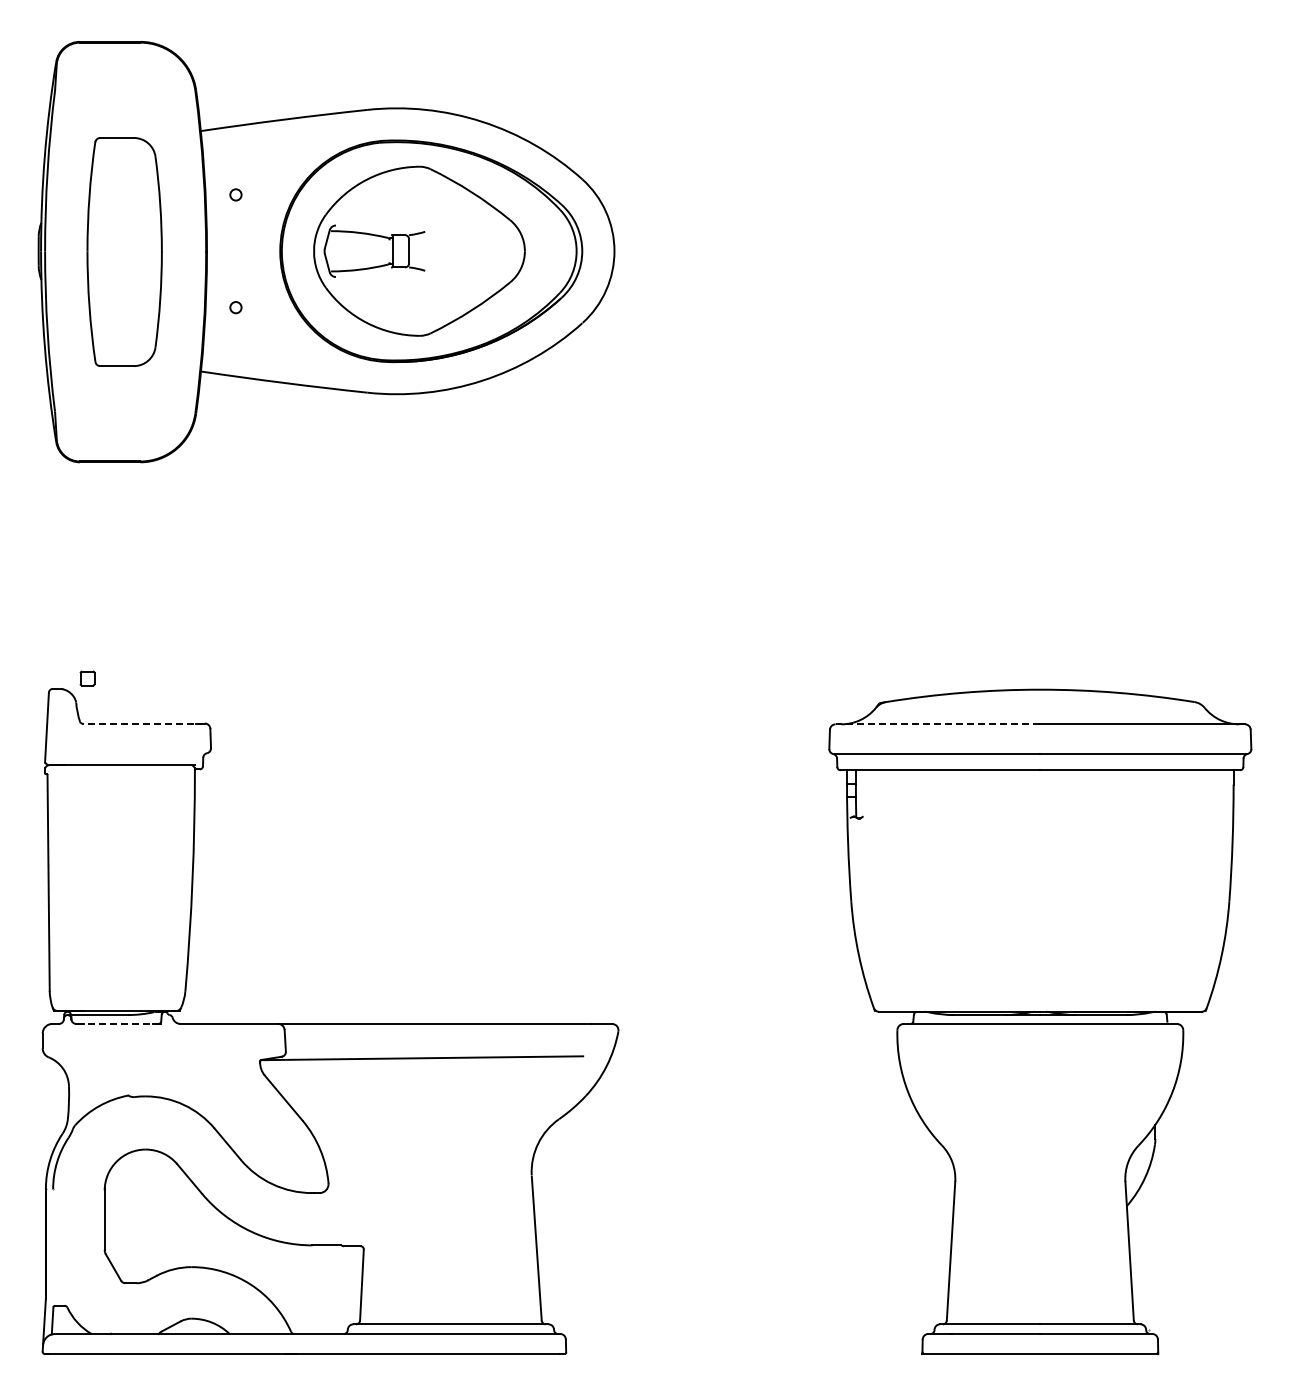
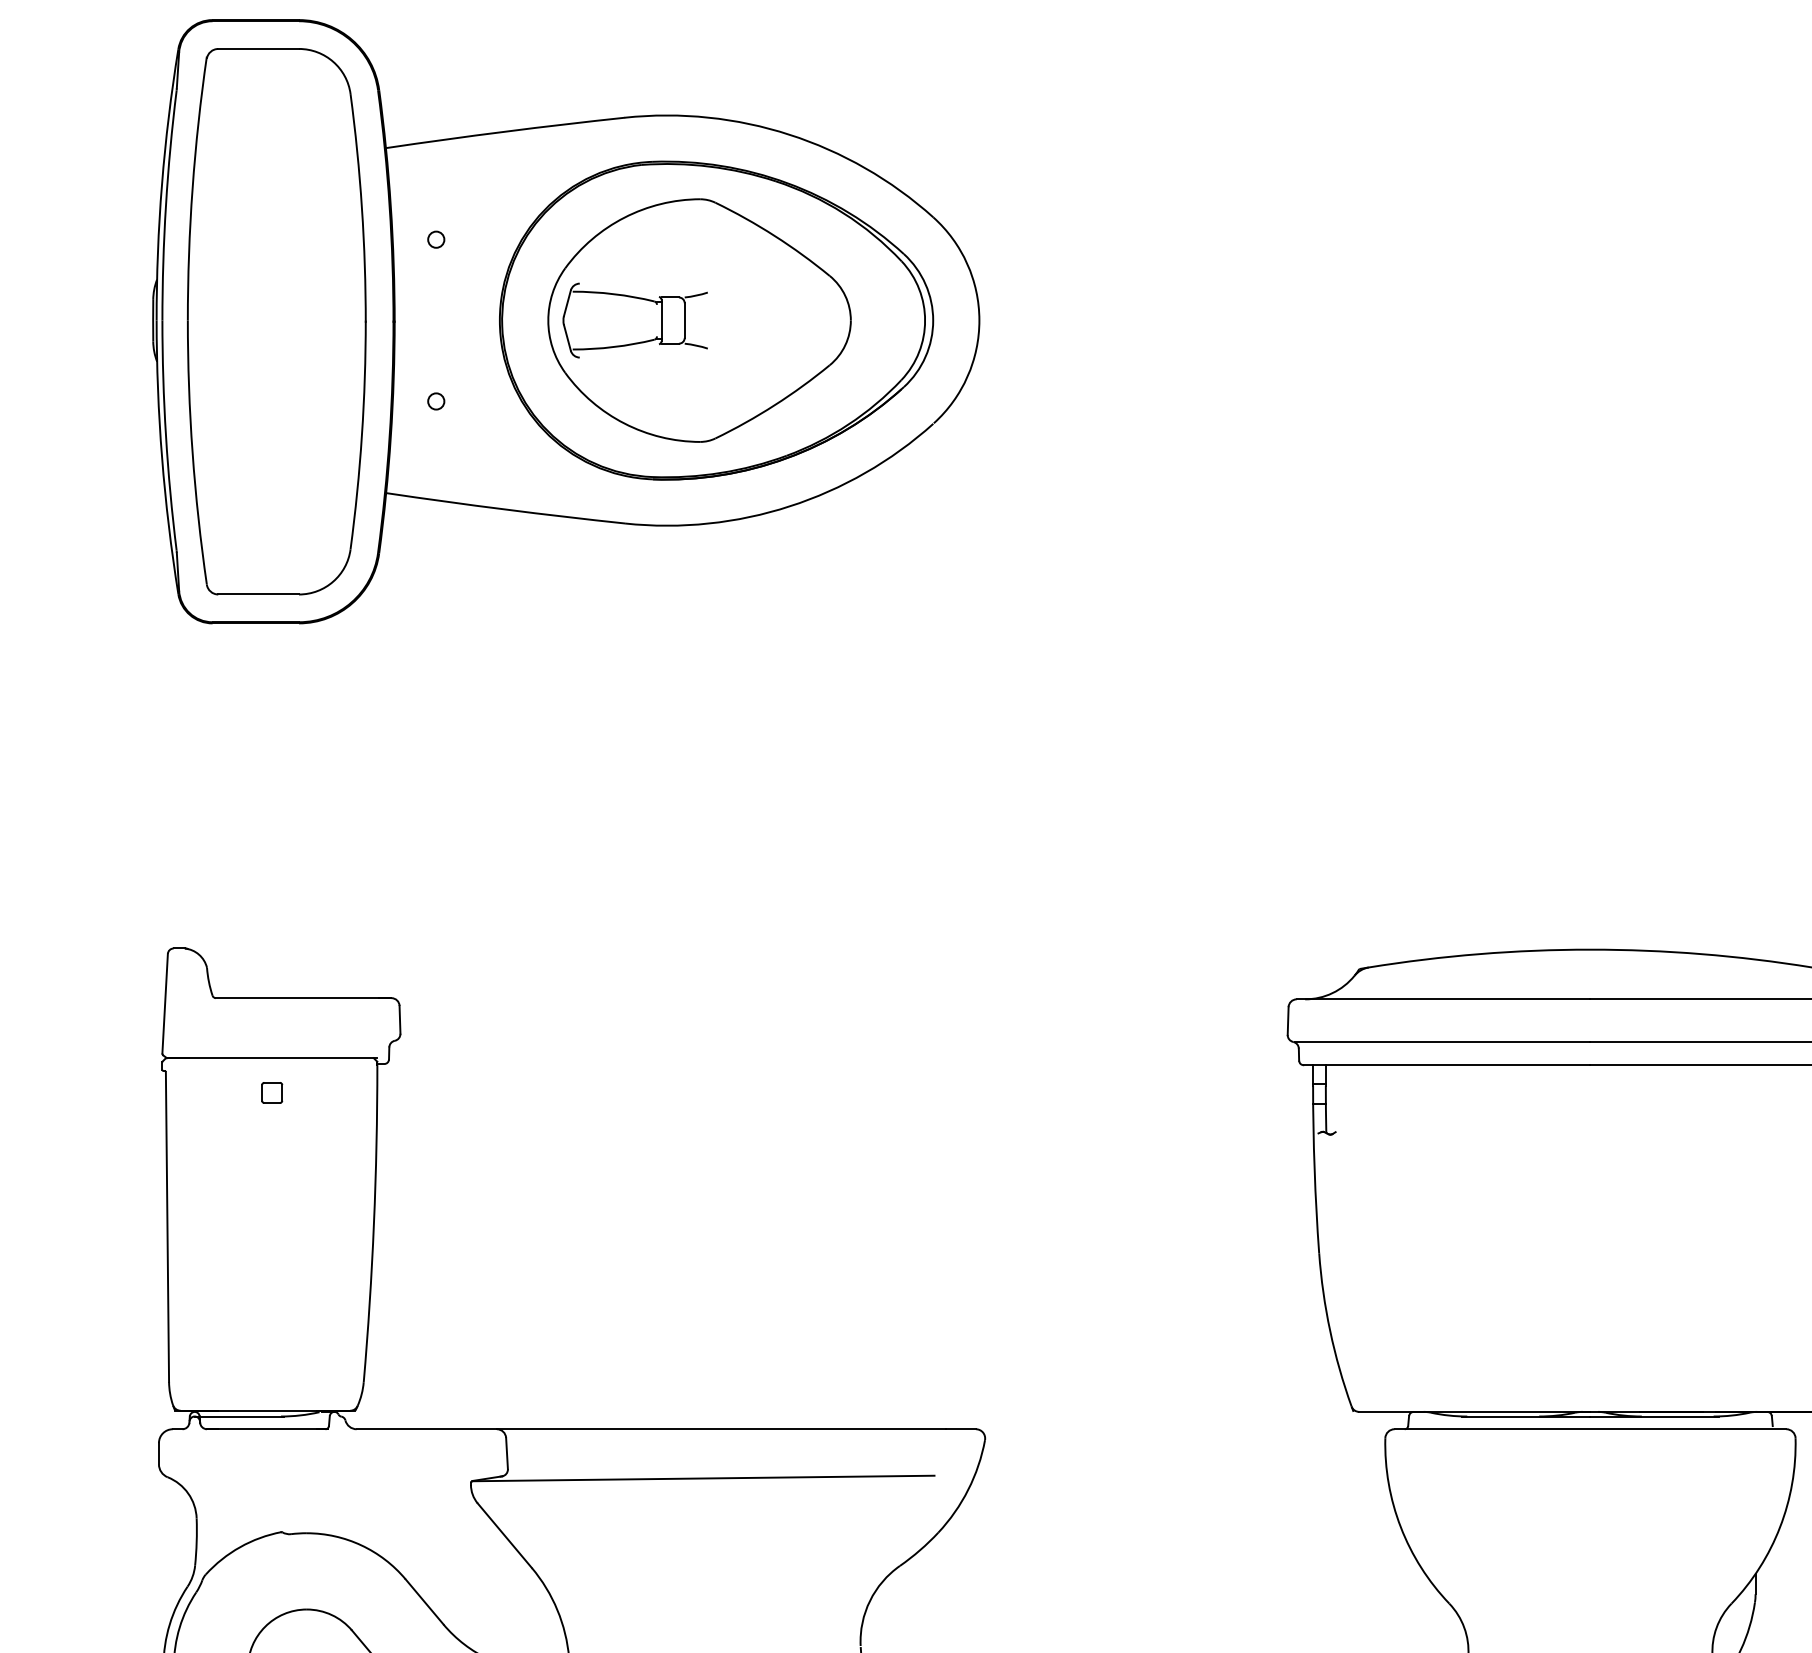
part: (124, 251) -> (276, 320), size x1.67
part: (87, 678) -> (272, 1092), moved
line: (143, 723) -> (303, 998), dashed -> solid
line: (937, 724) -> (1442, 999), dashed -> solid
line: (117, 1023) -> (266, 1428), dashed -> solid

